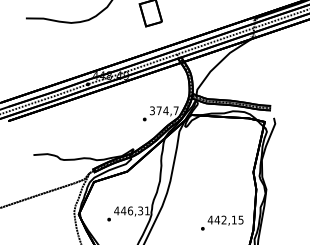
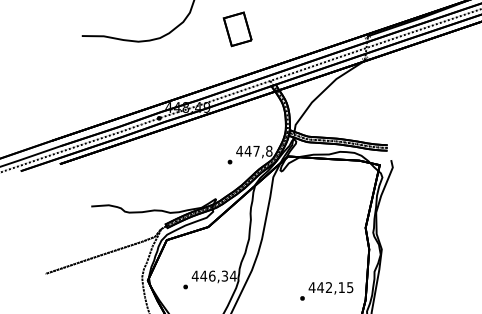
text: (164, 110) -> (254, 150), 374,7 -> 447,8
text: (146, 210) -> (232, 275), 446,31 -> 446,34

